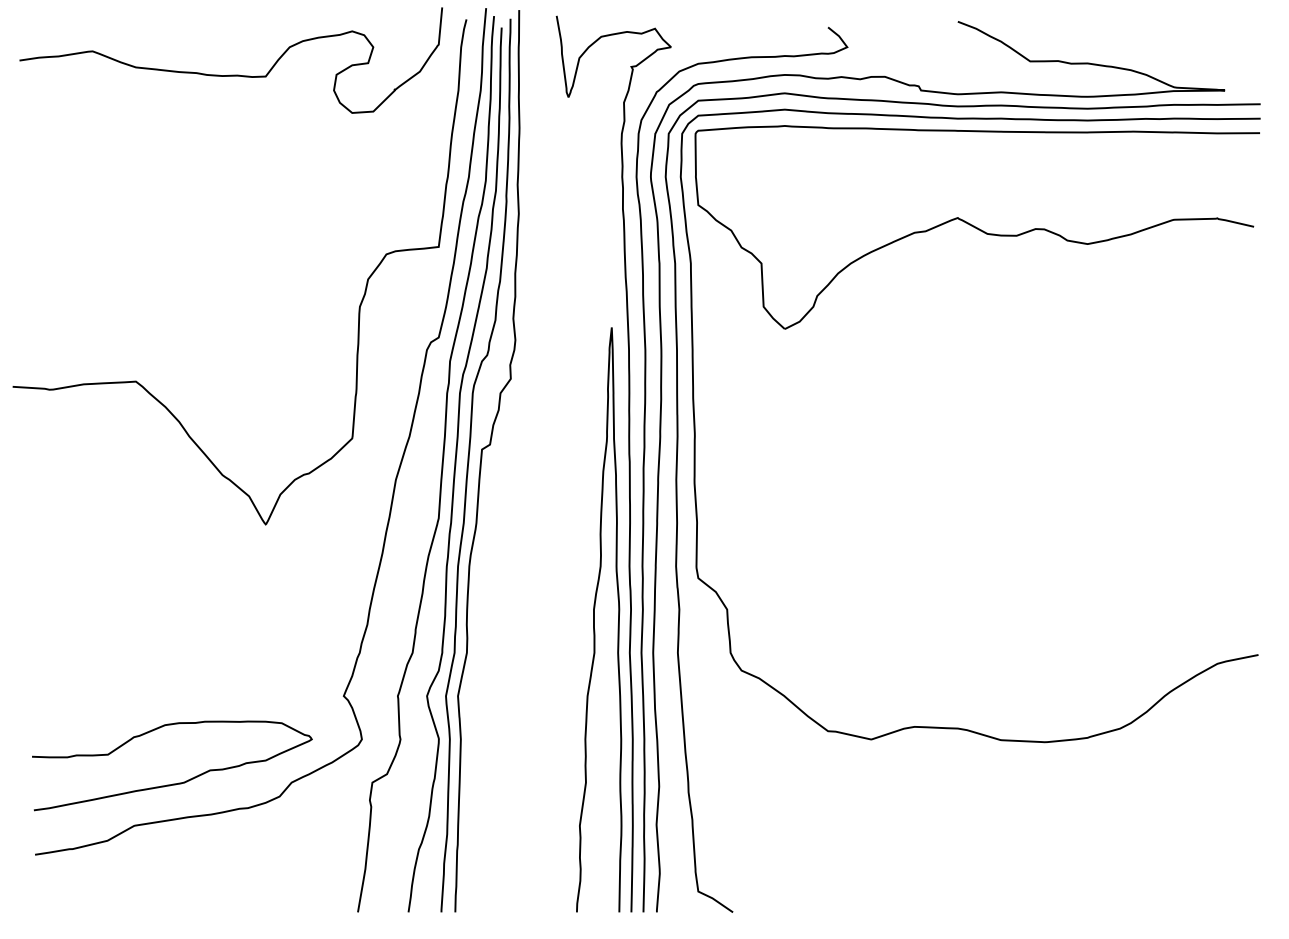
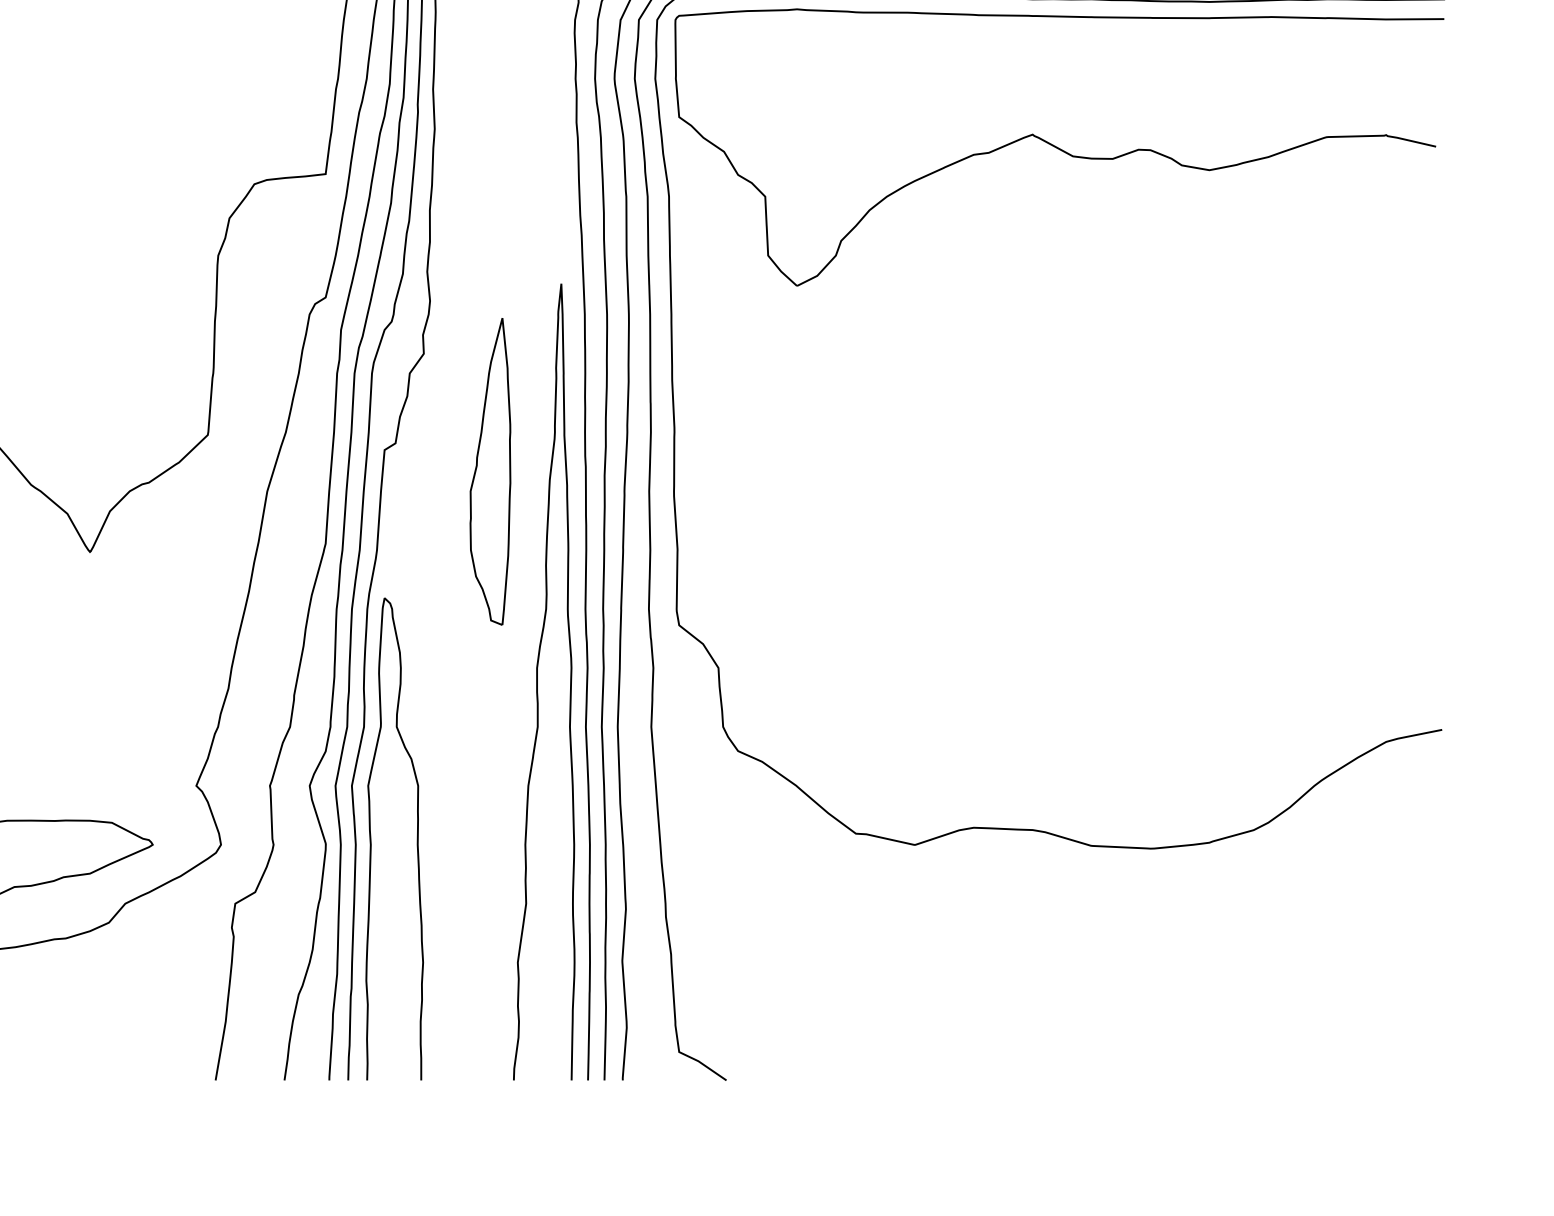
part: (559, 465) -> (490, 471), added
curve: (505, 734) -> (416, 838), added

